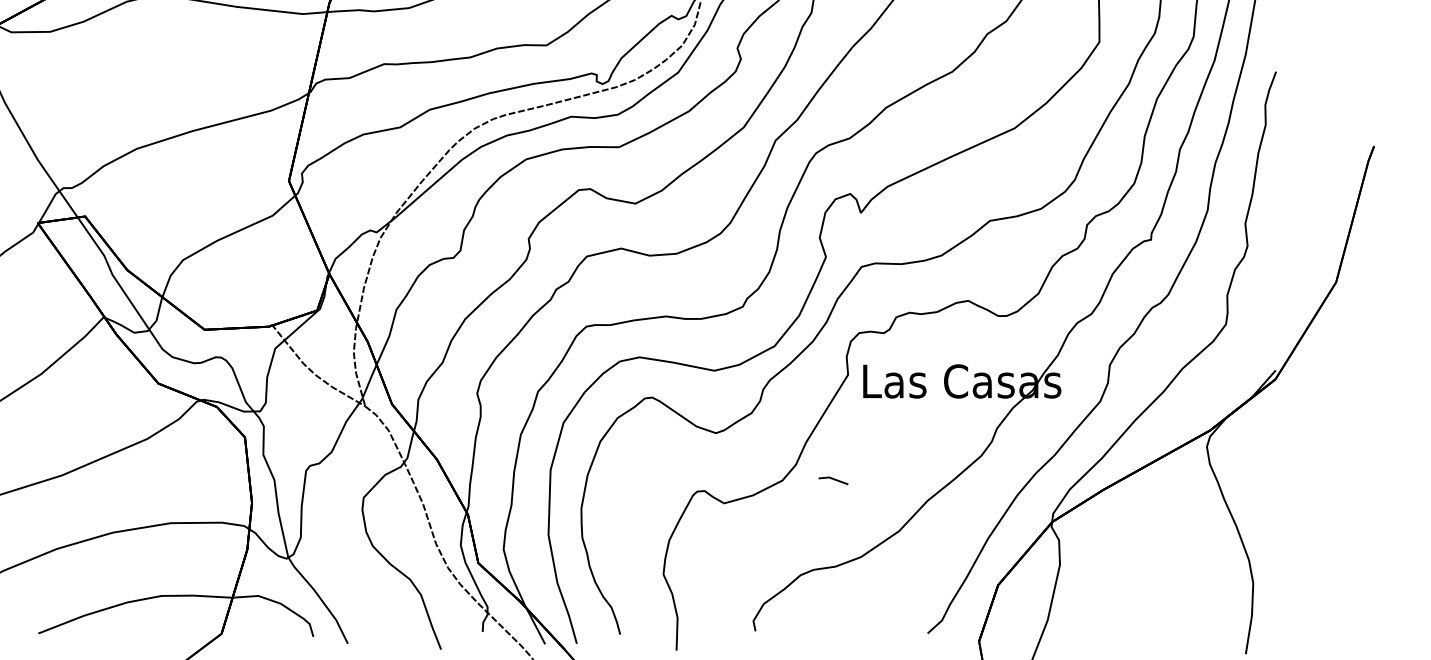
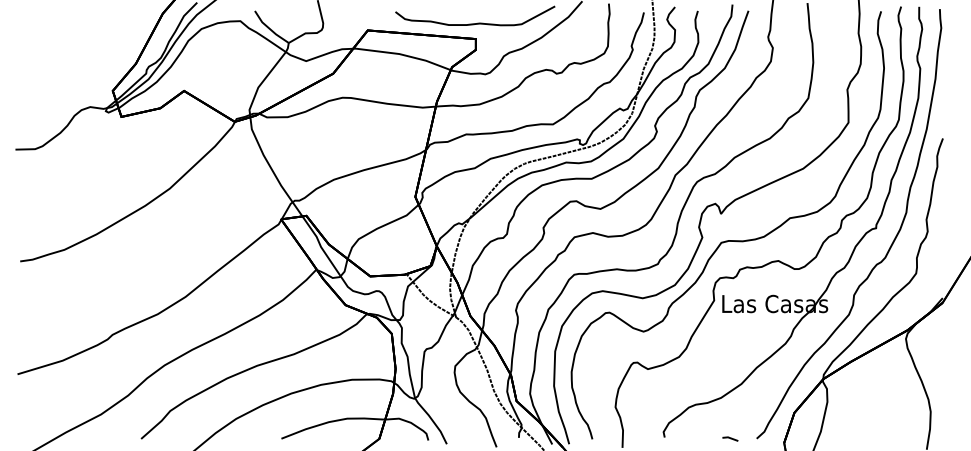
line: (833, 479) -> (730, 438), moved

